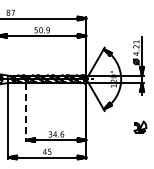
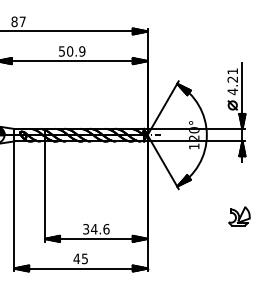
line: (26, 112) -> (45, 191), dashed -> solid

